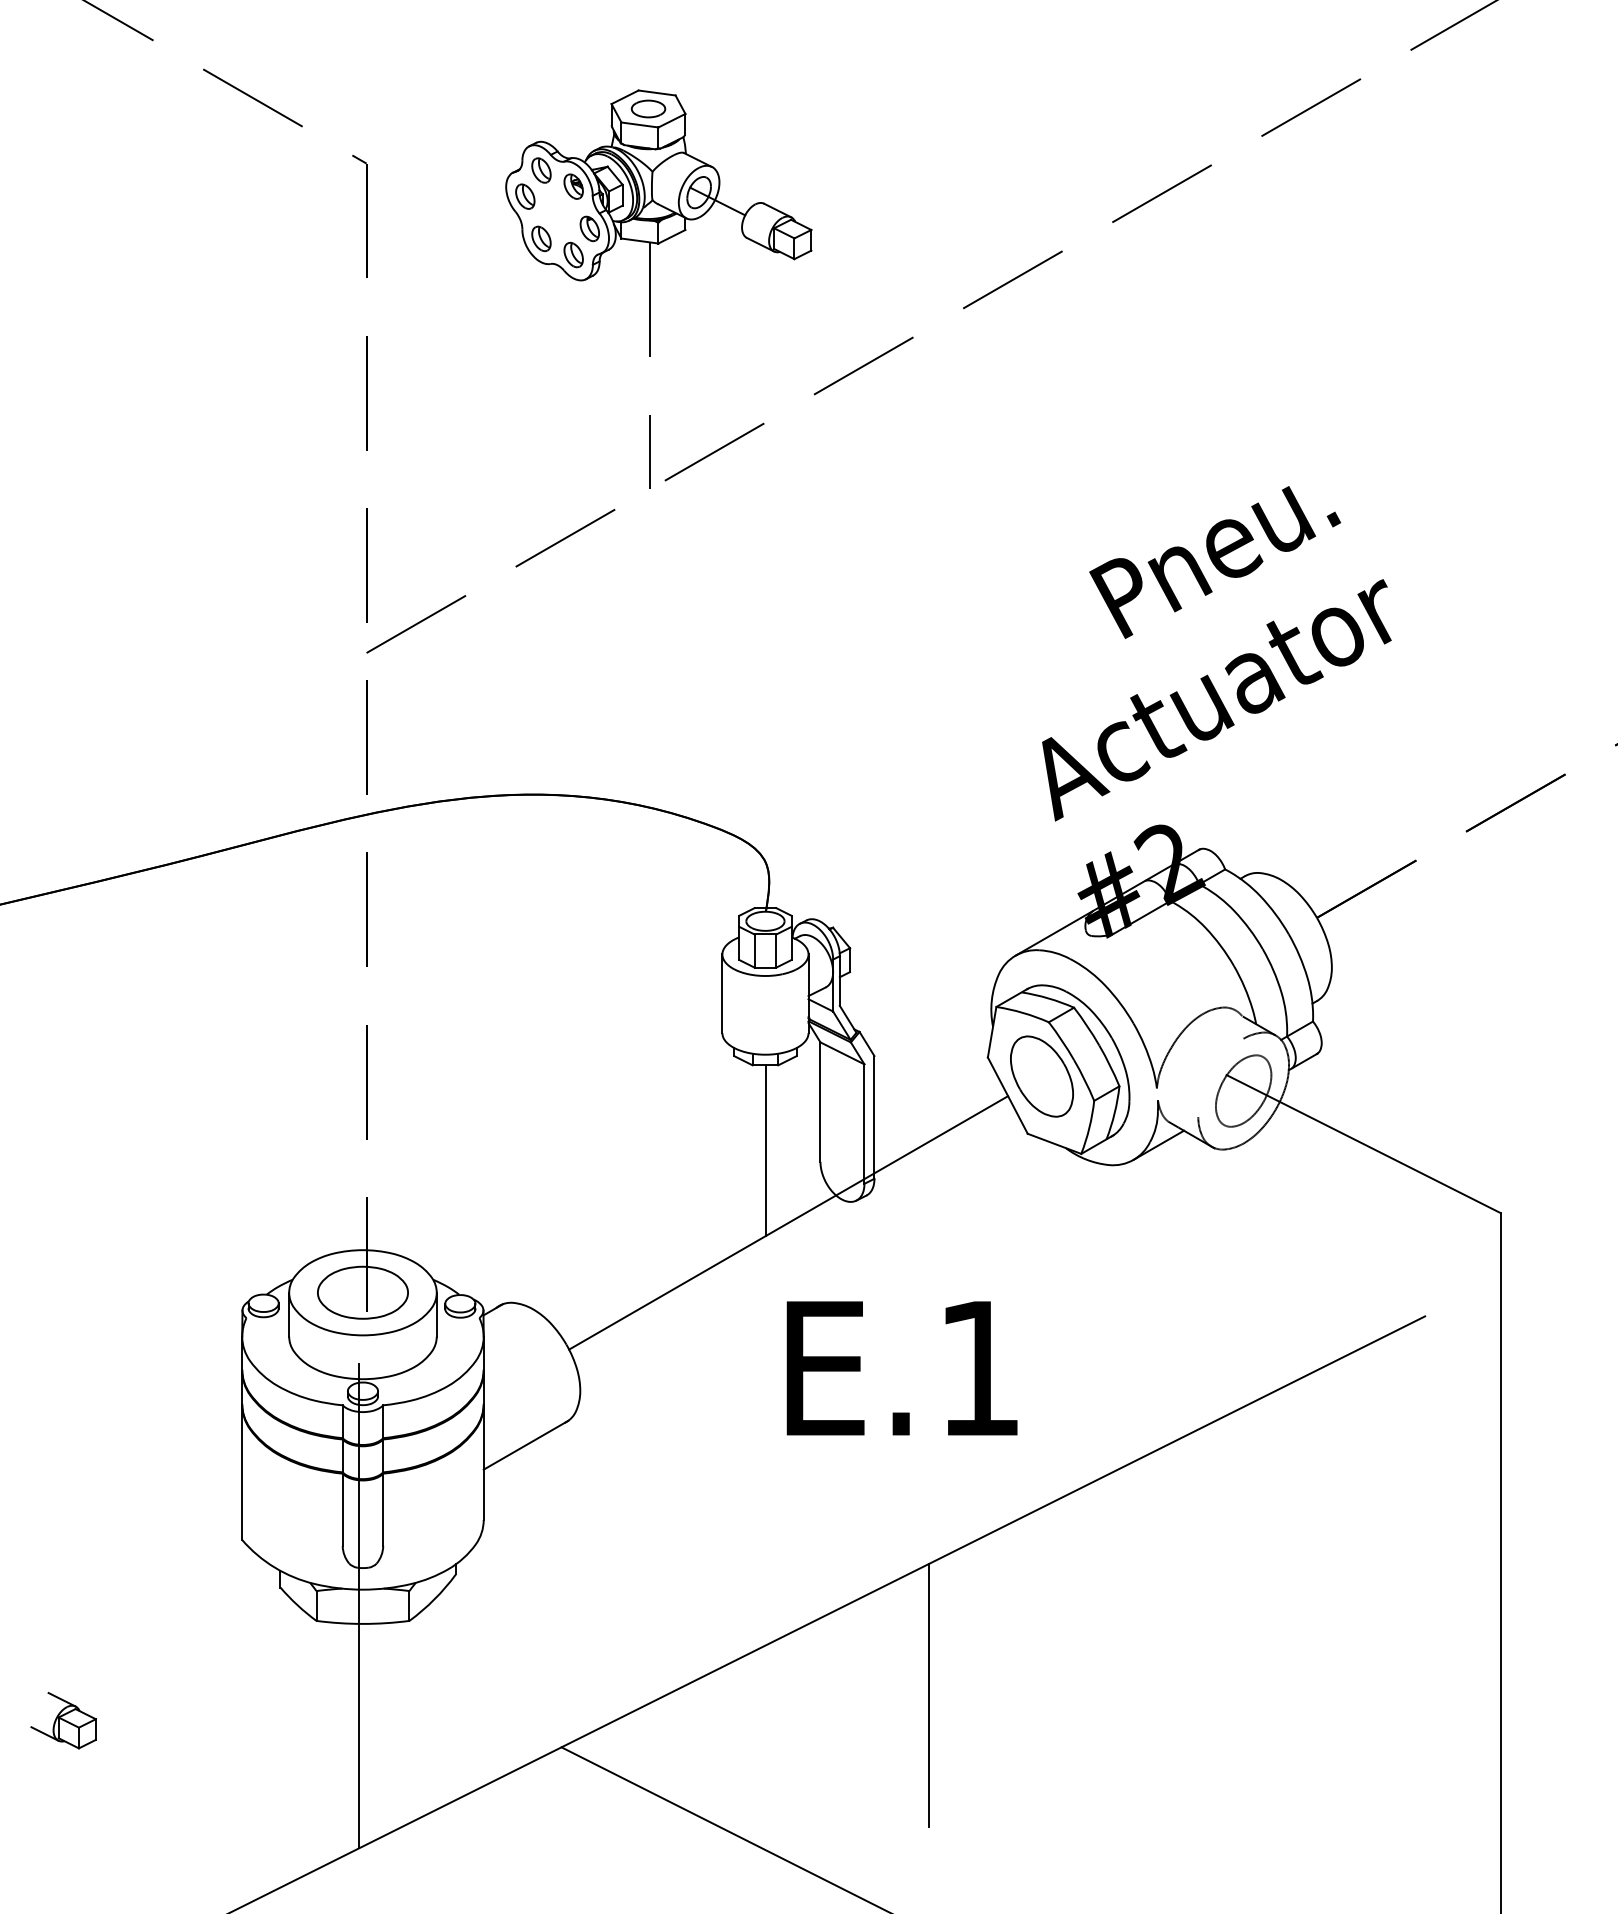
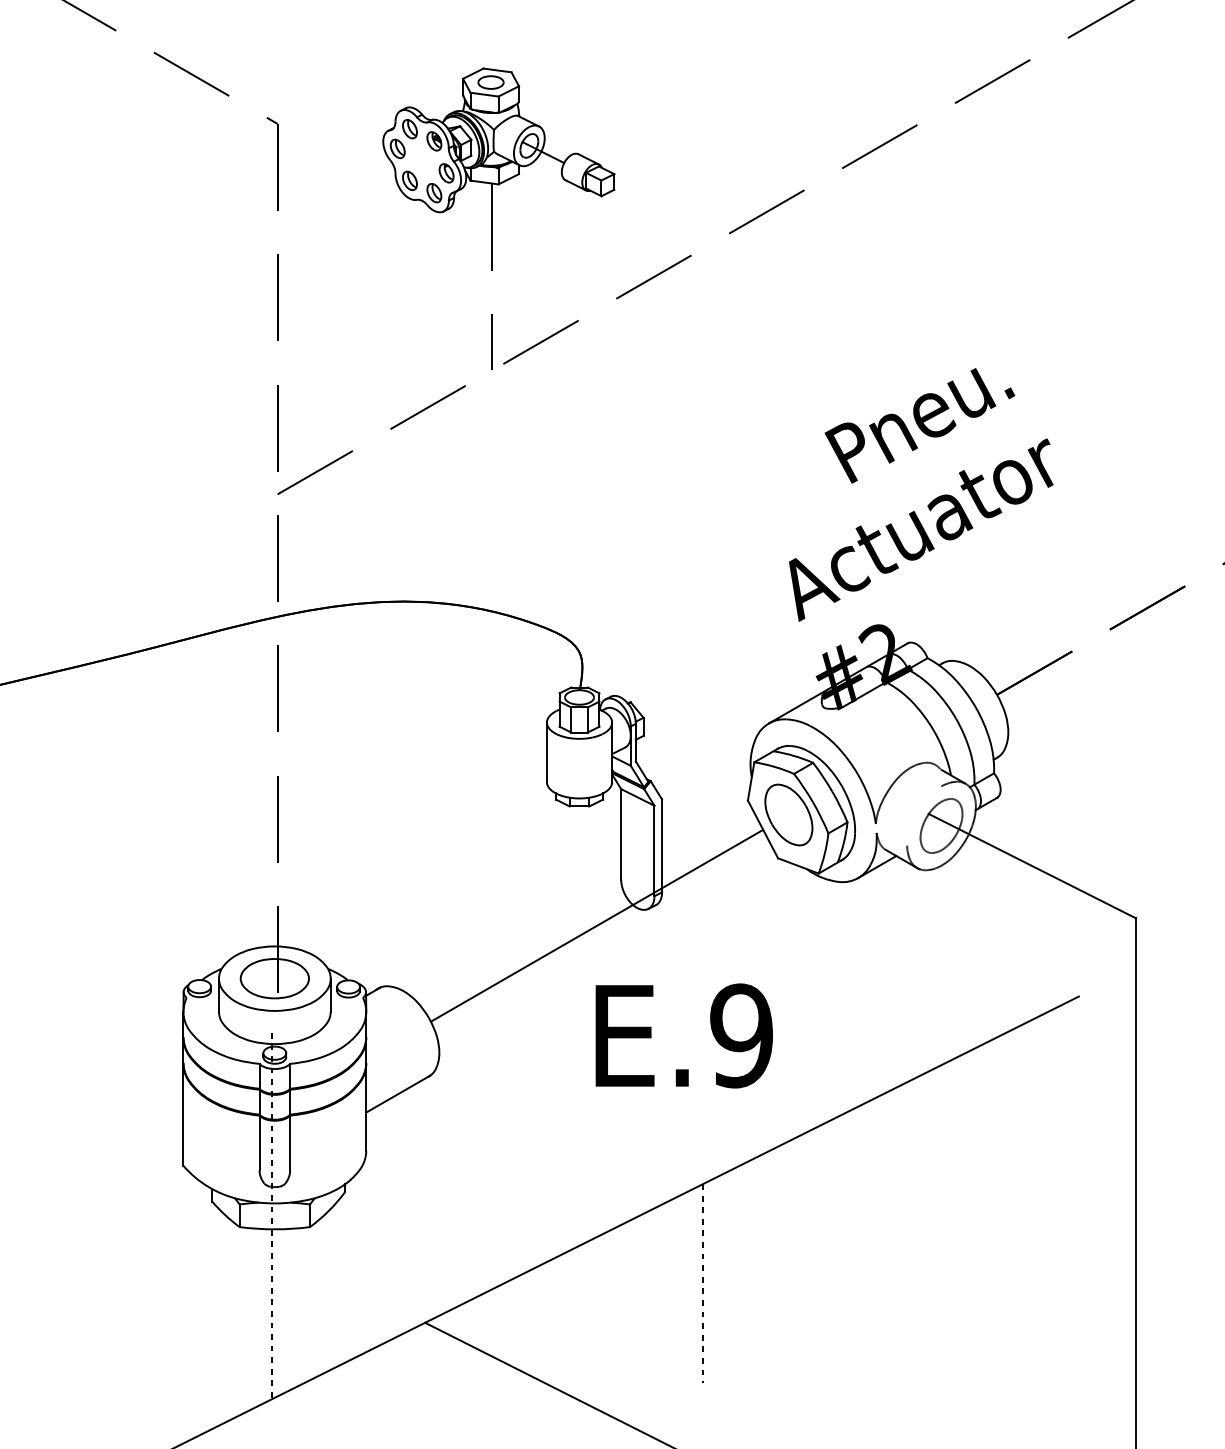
line: (765, 1150) -> (579, 870), removed
text: (979, 1368) -> (741, 1036), E.1 -> E.9
line: (358, 1606) -> (271, 1216), solid -> dashed
line: (928, 1695) -> (702, 1283), solid -> dashed
part: (63, 1720) -> (48, 1302), removed

